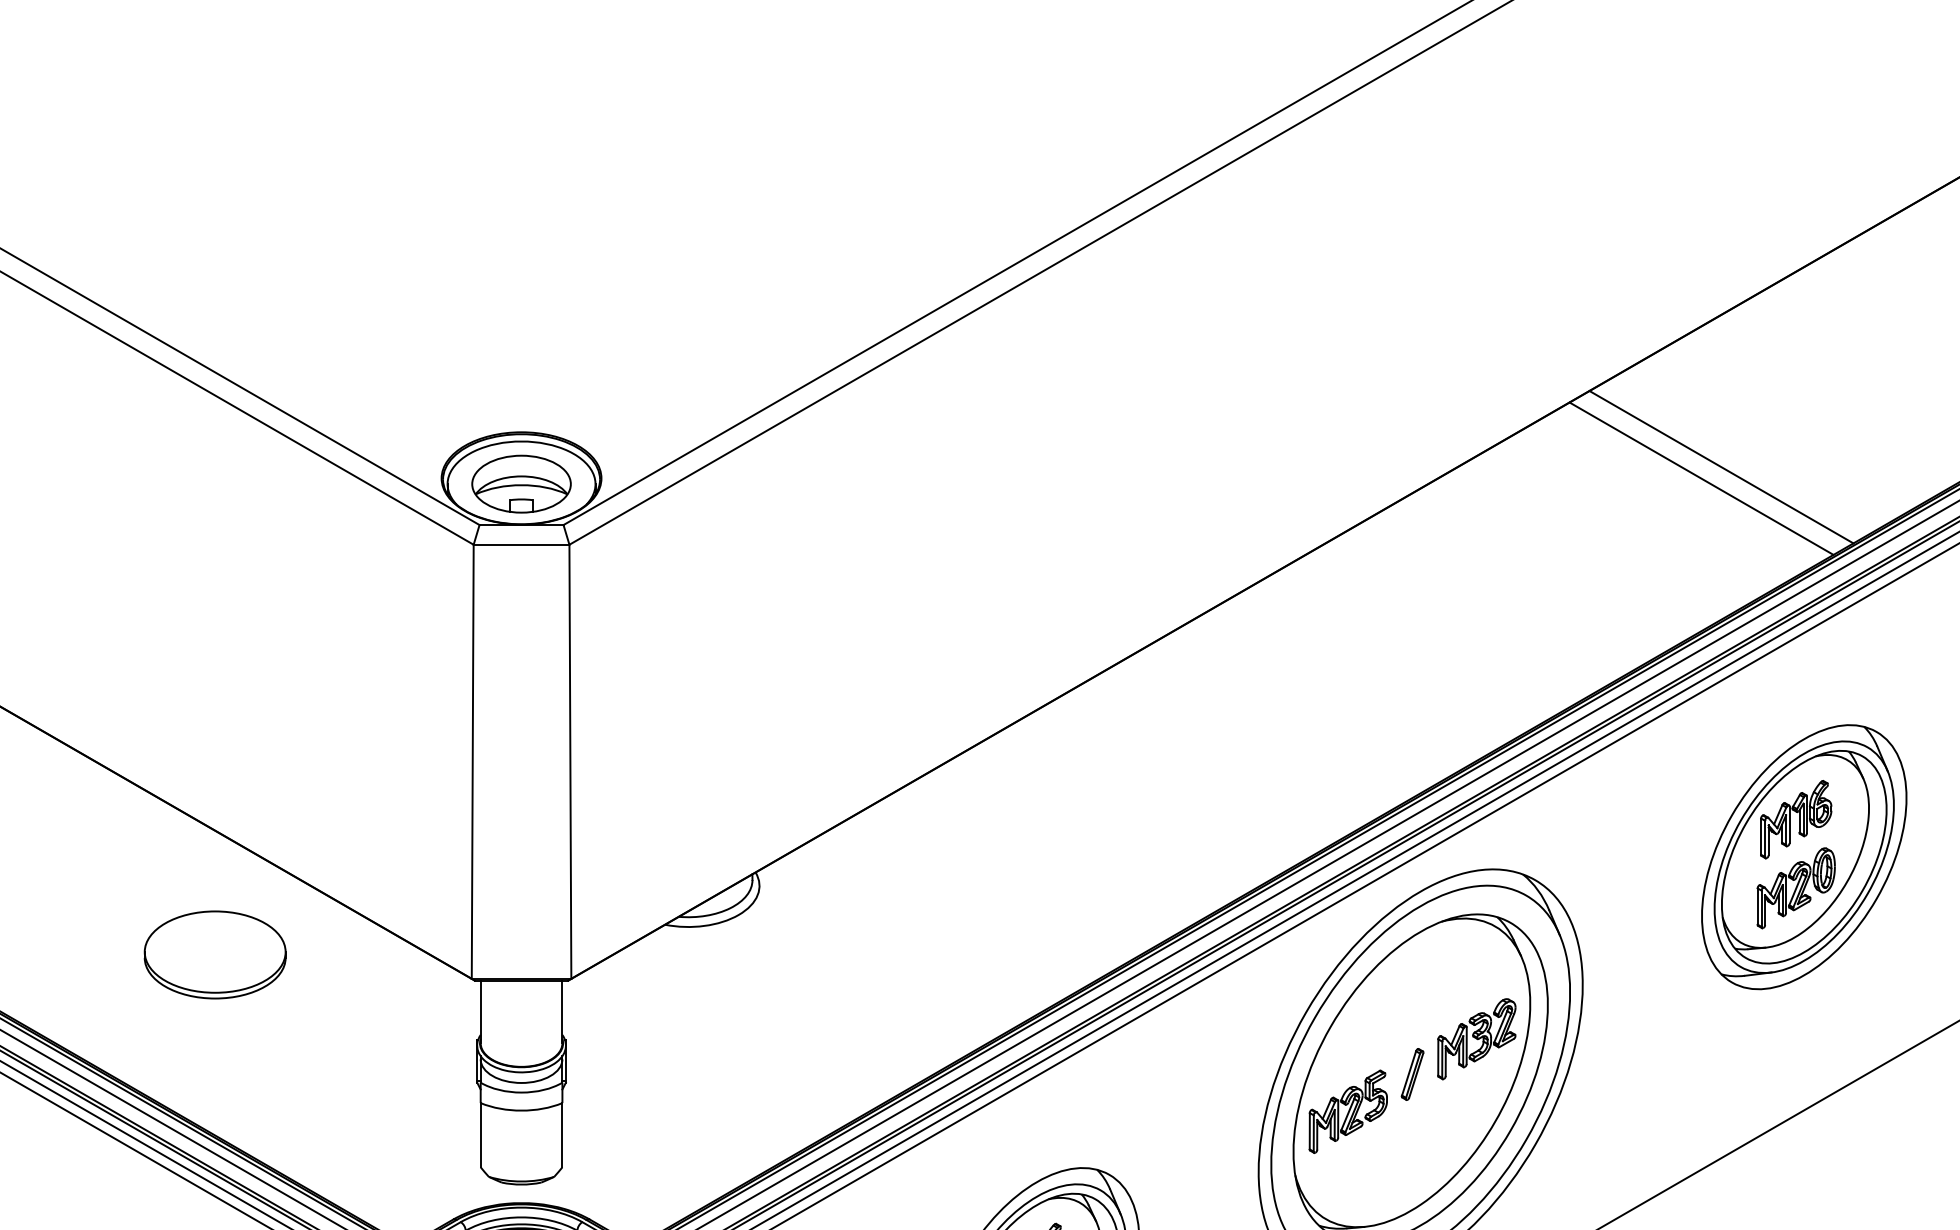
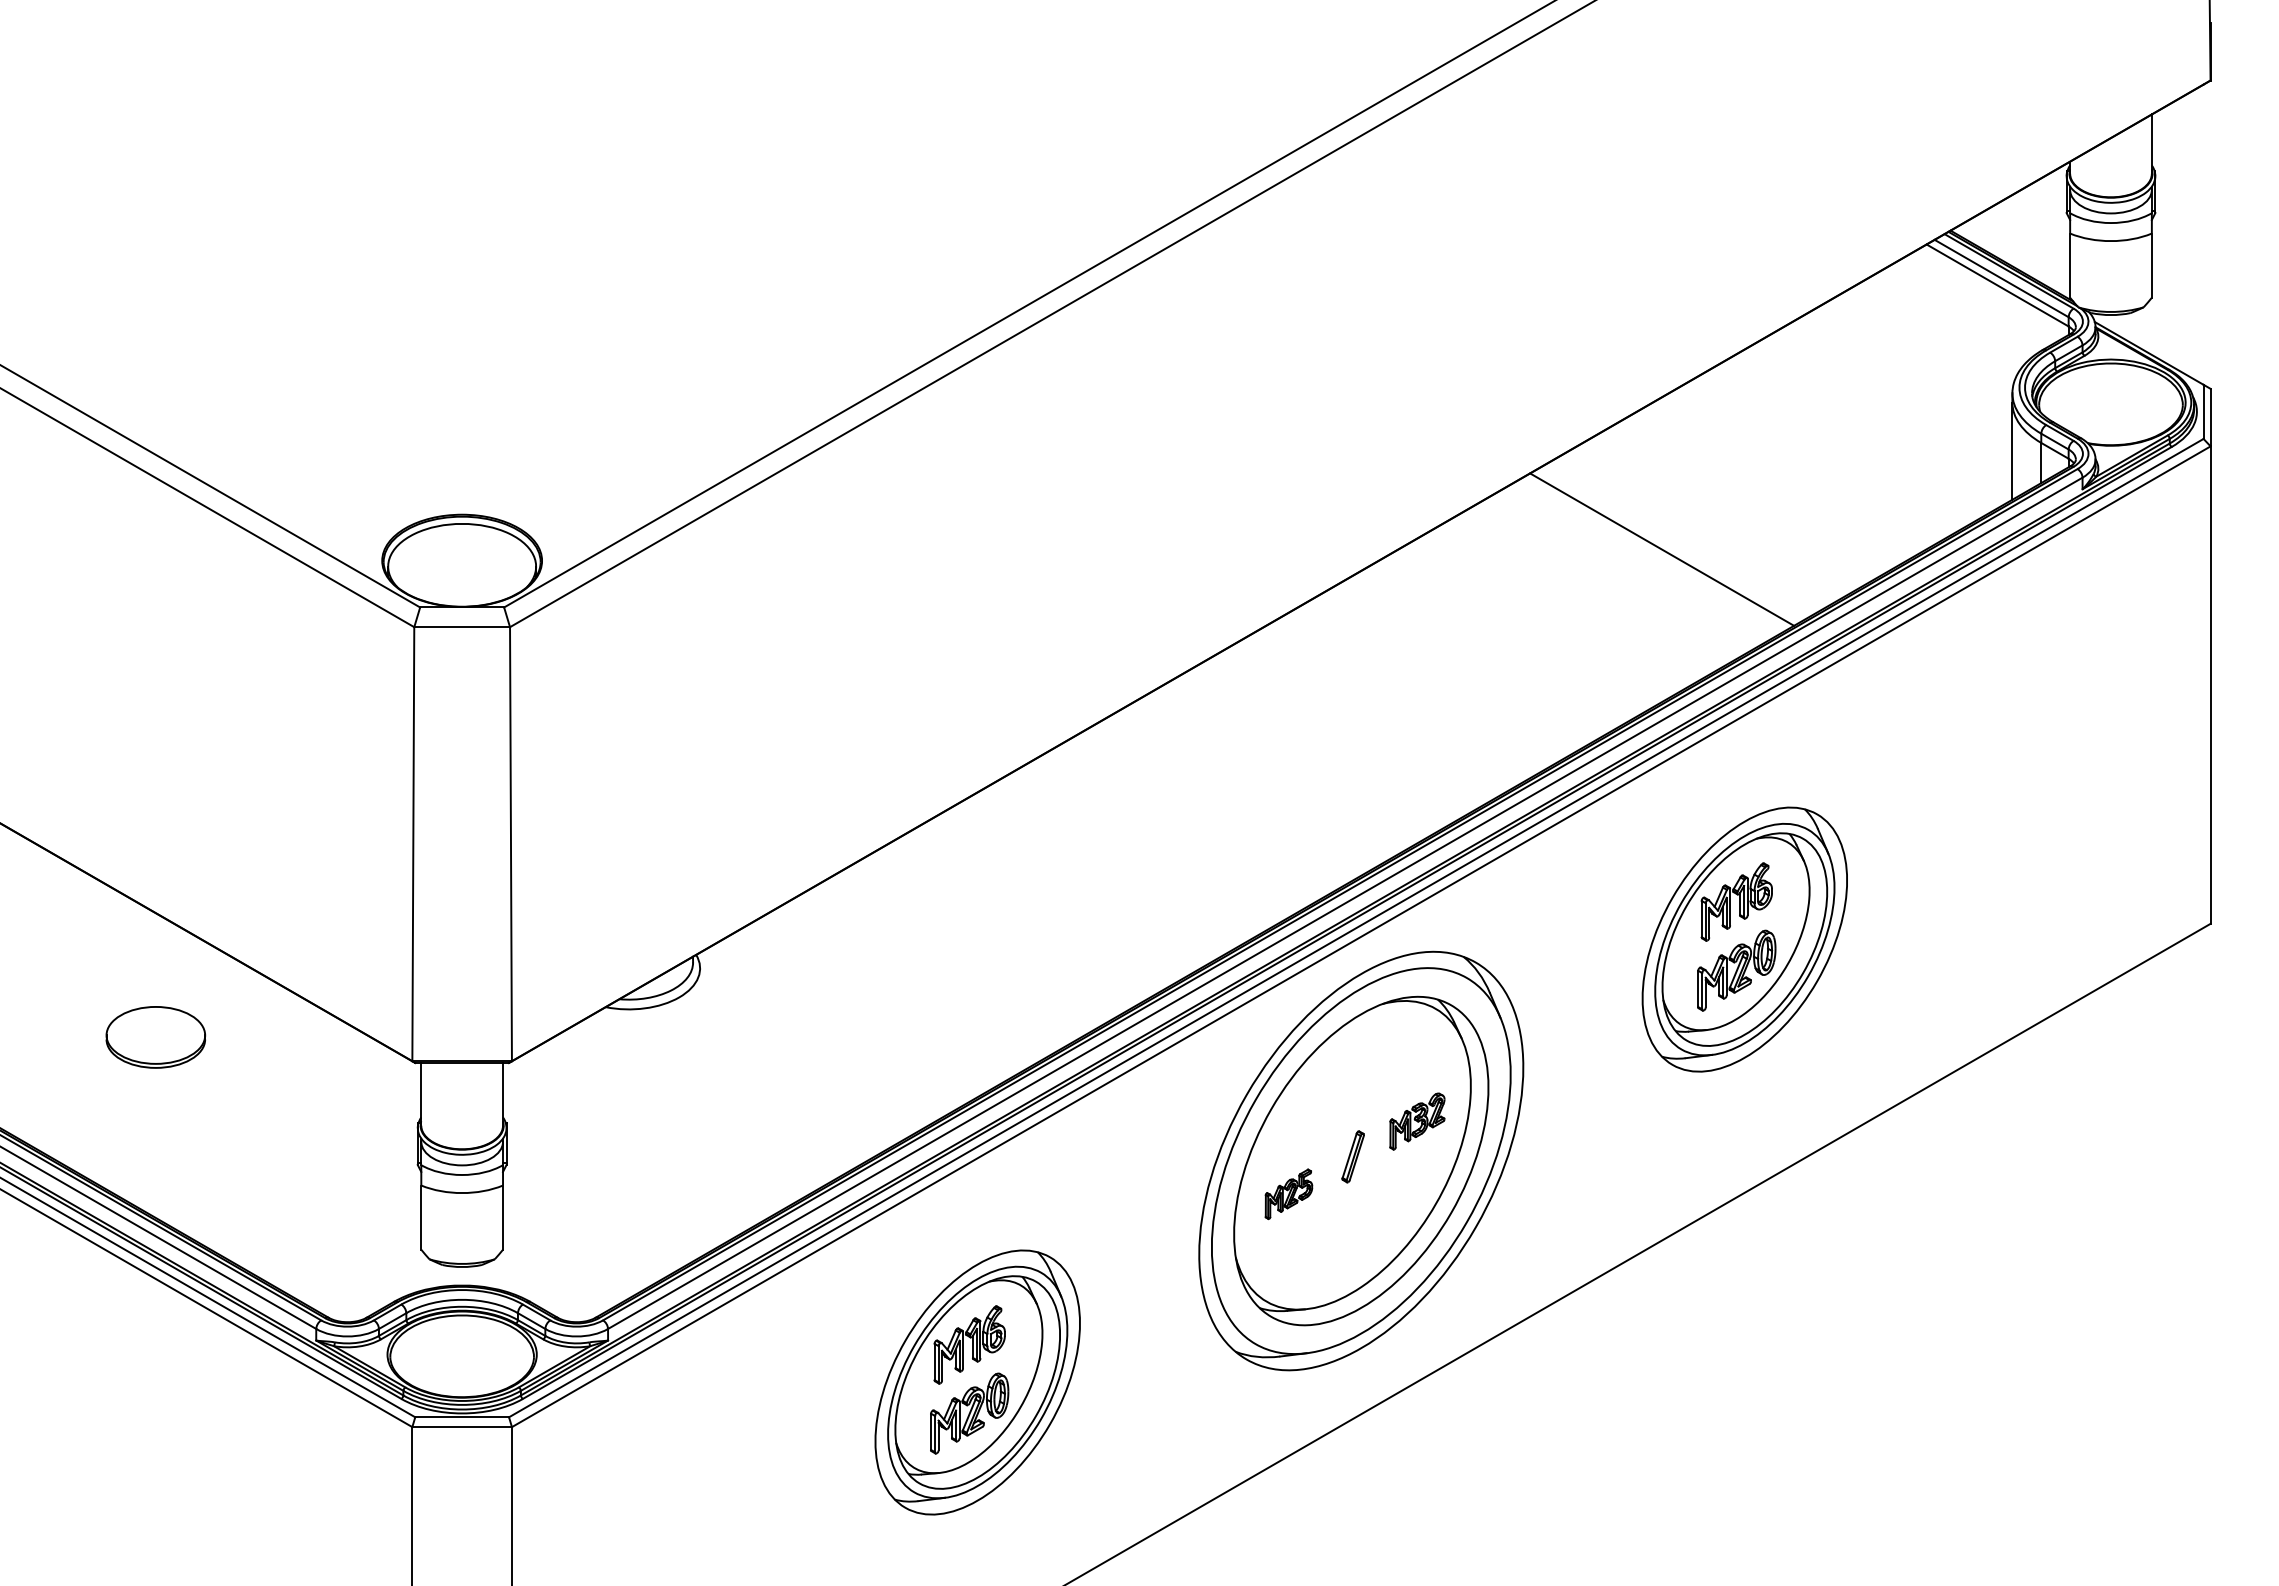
line: (1701, 478) -> (1642, 560), removed
part: (521, 484) -> (462, 566), removed
part: (214, 955) -> (155, 1037), size x0.7
part: (1476, 1039) -> (1417, 1121), size x0.7
part: (1347, 1112) -> (1288, 1194), size x0.6

